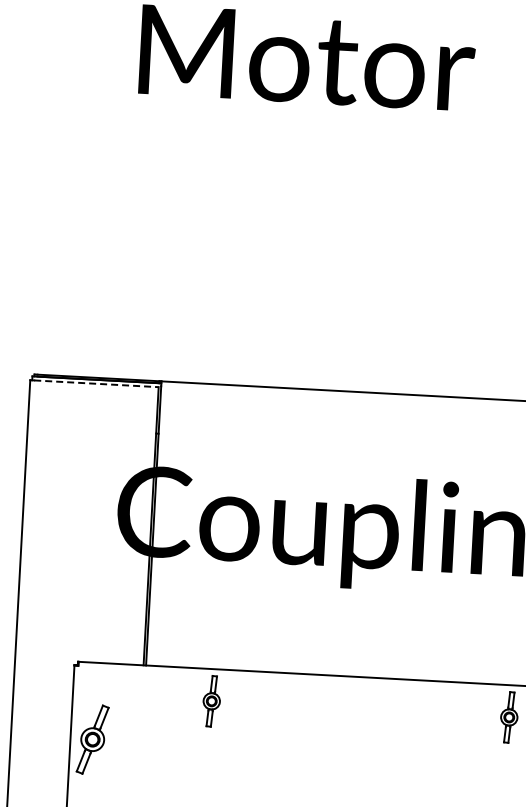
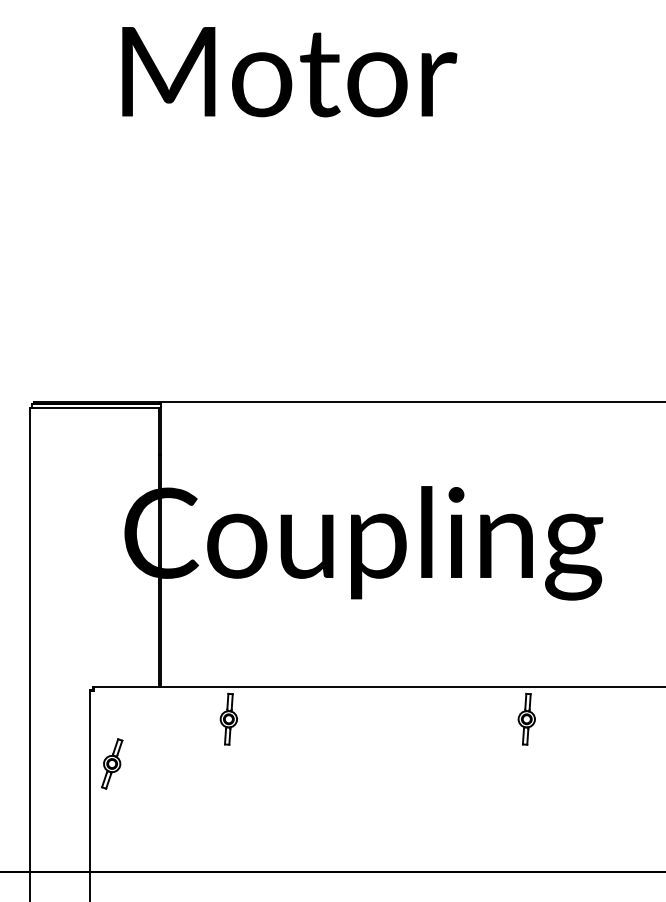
line: (97, 383) -> (97, 408), dashed -> solid
part: (93, 739) -> (112, 763), size x0.71

